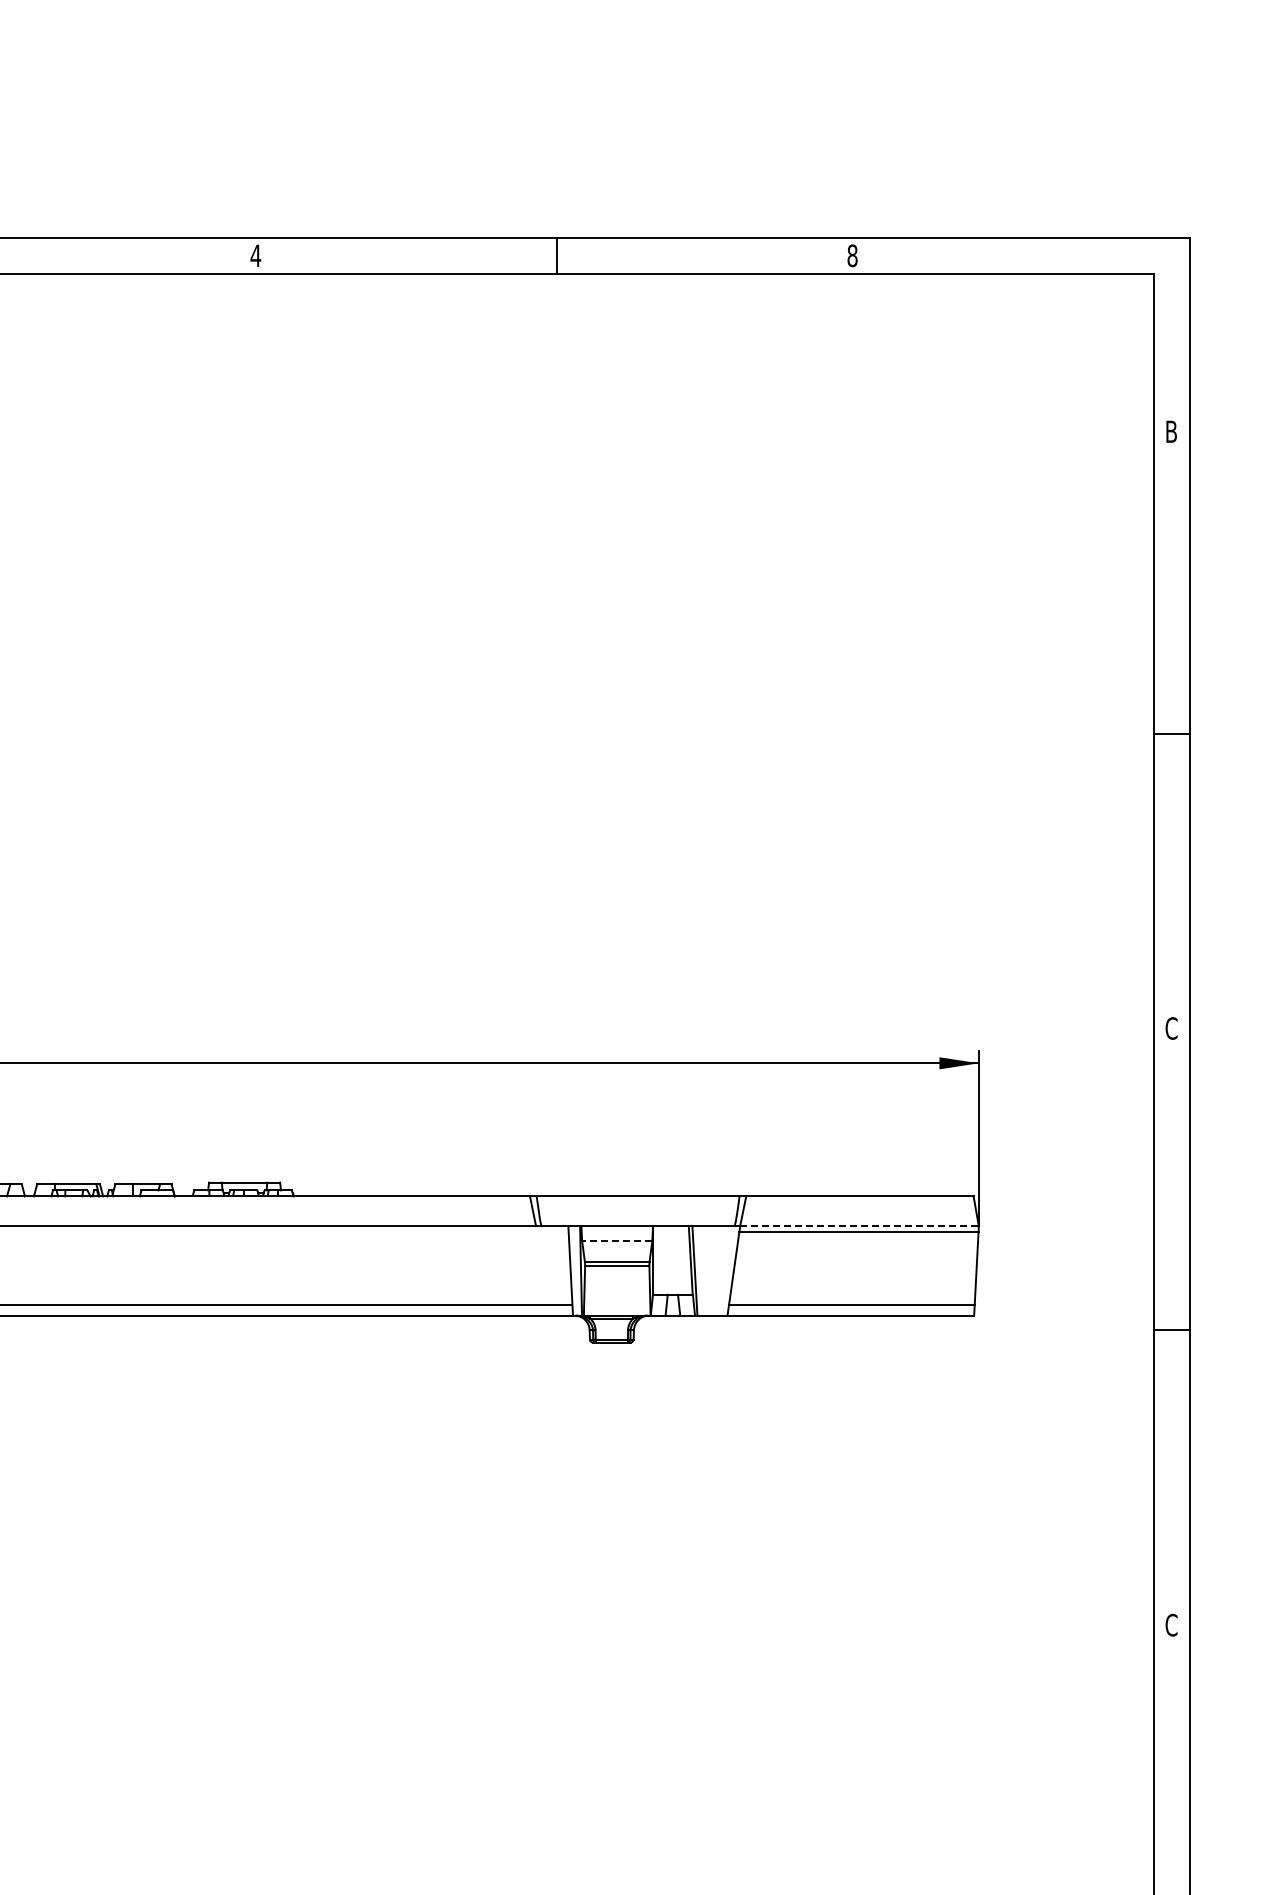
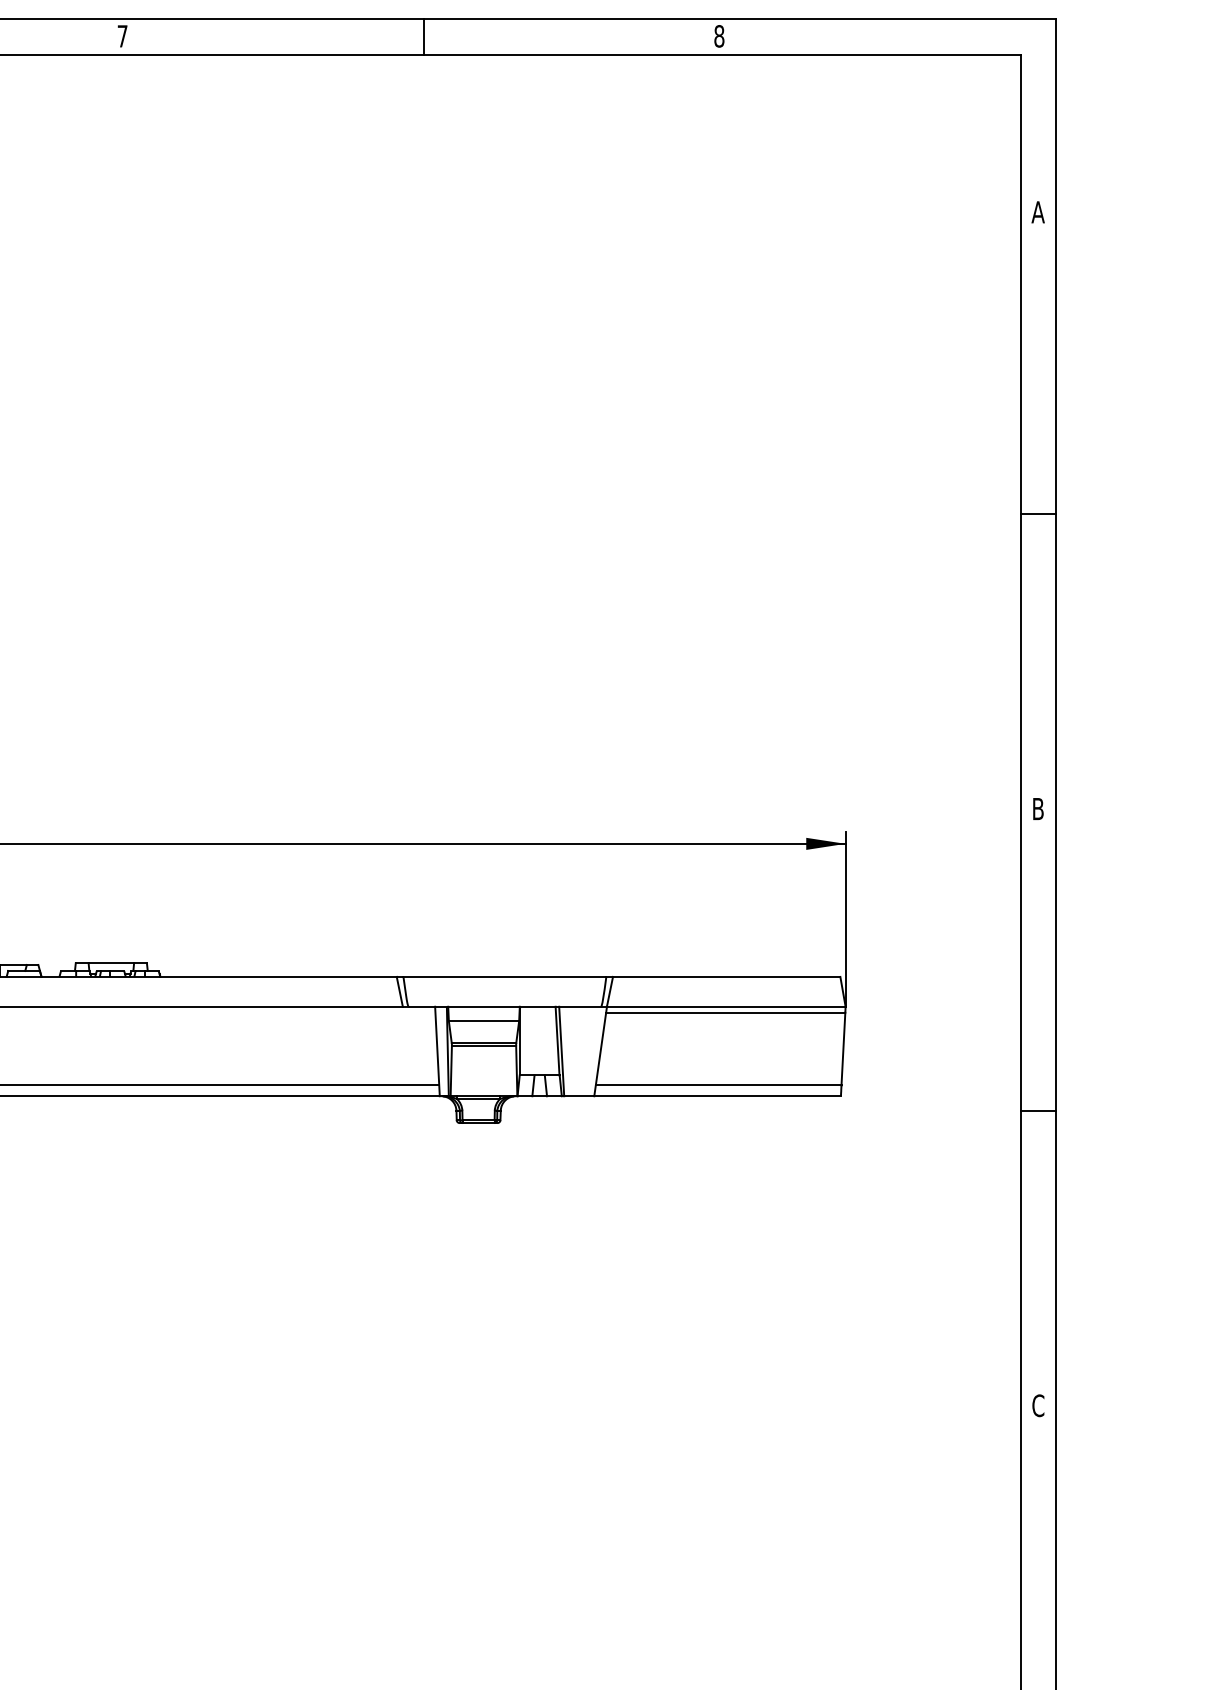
text: (255, 255) -> (122, 36), 4 -> 7
text: (1171, 431) -> (1038, 212), B -> A
text: (1171, 1028) -> (1038, 809), C -> B
line: (860, 1226) -> (727, 1007), dashed -> solid
line: (616, 1240) -> (483, 1021), dashed -> solid

